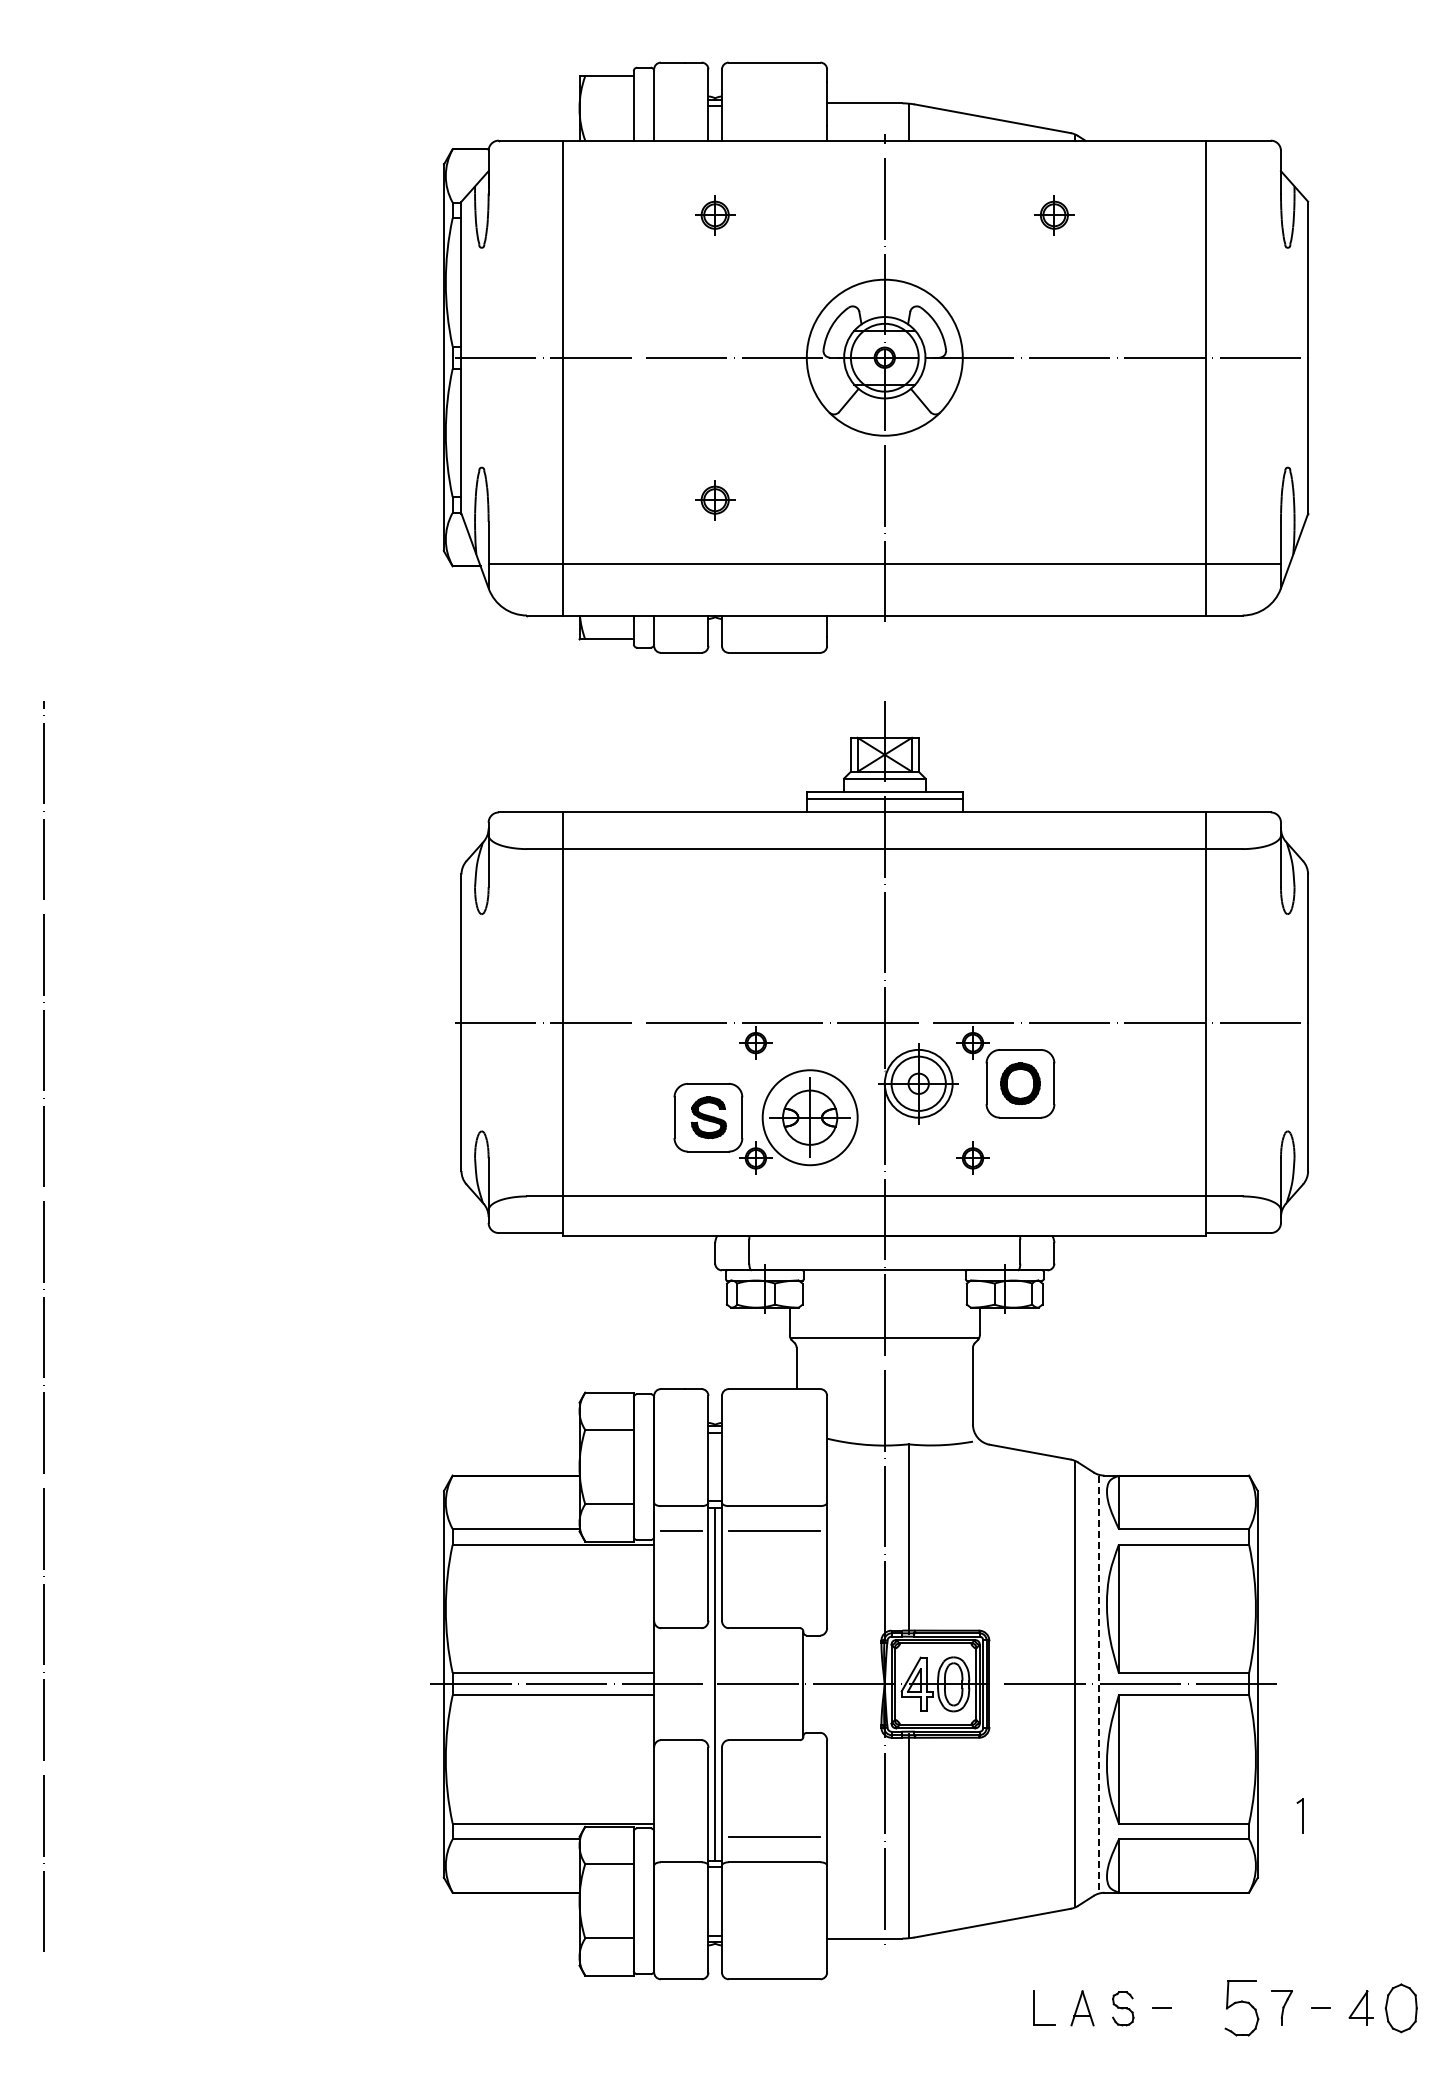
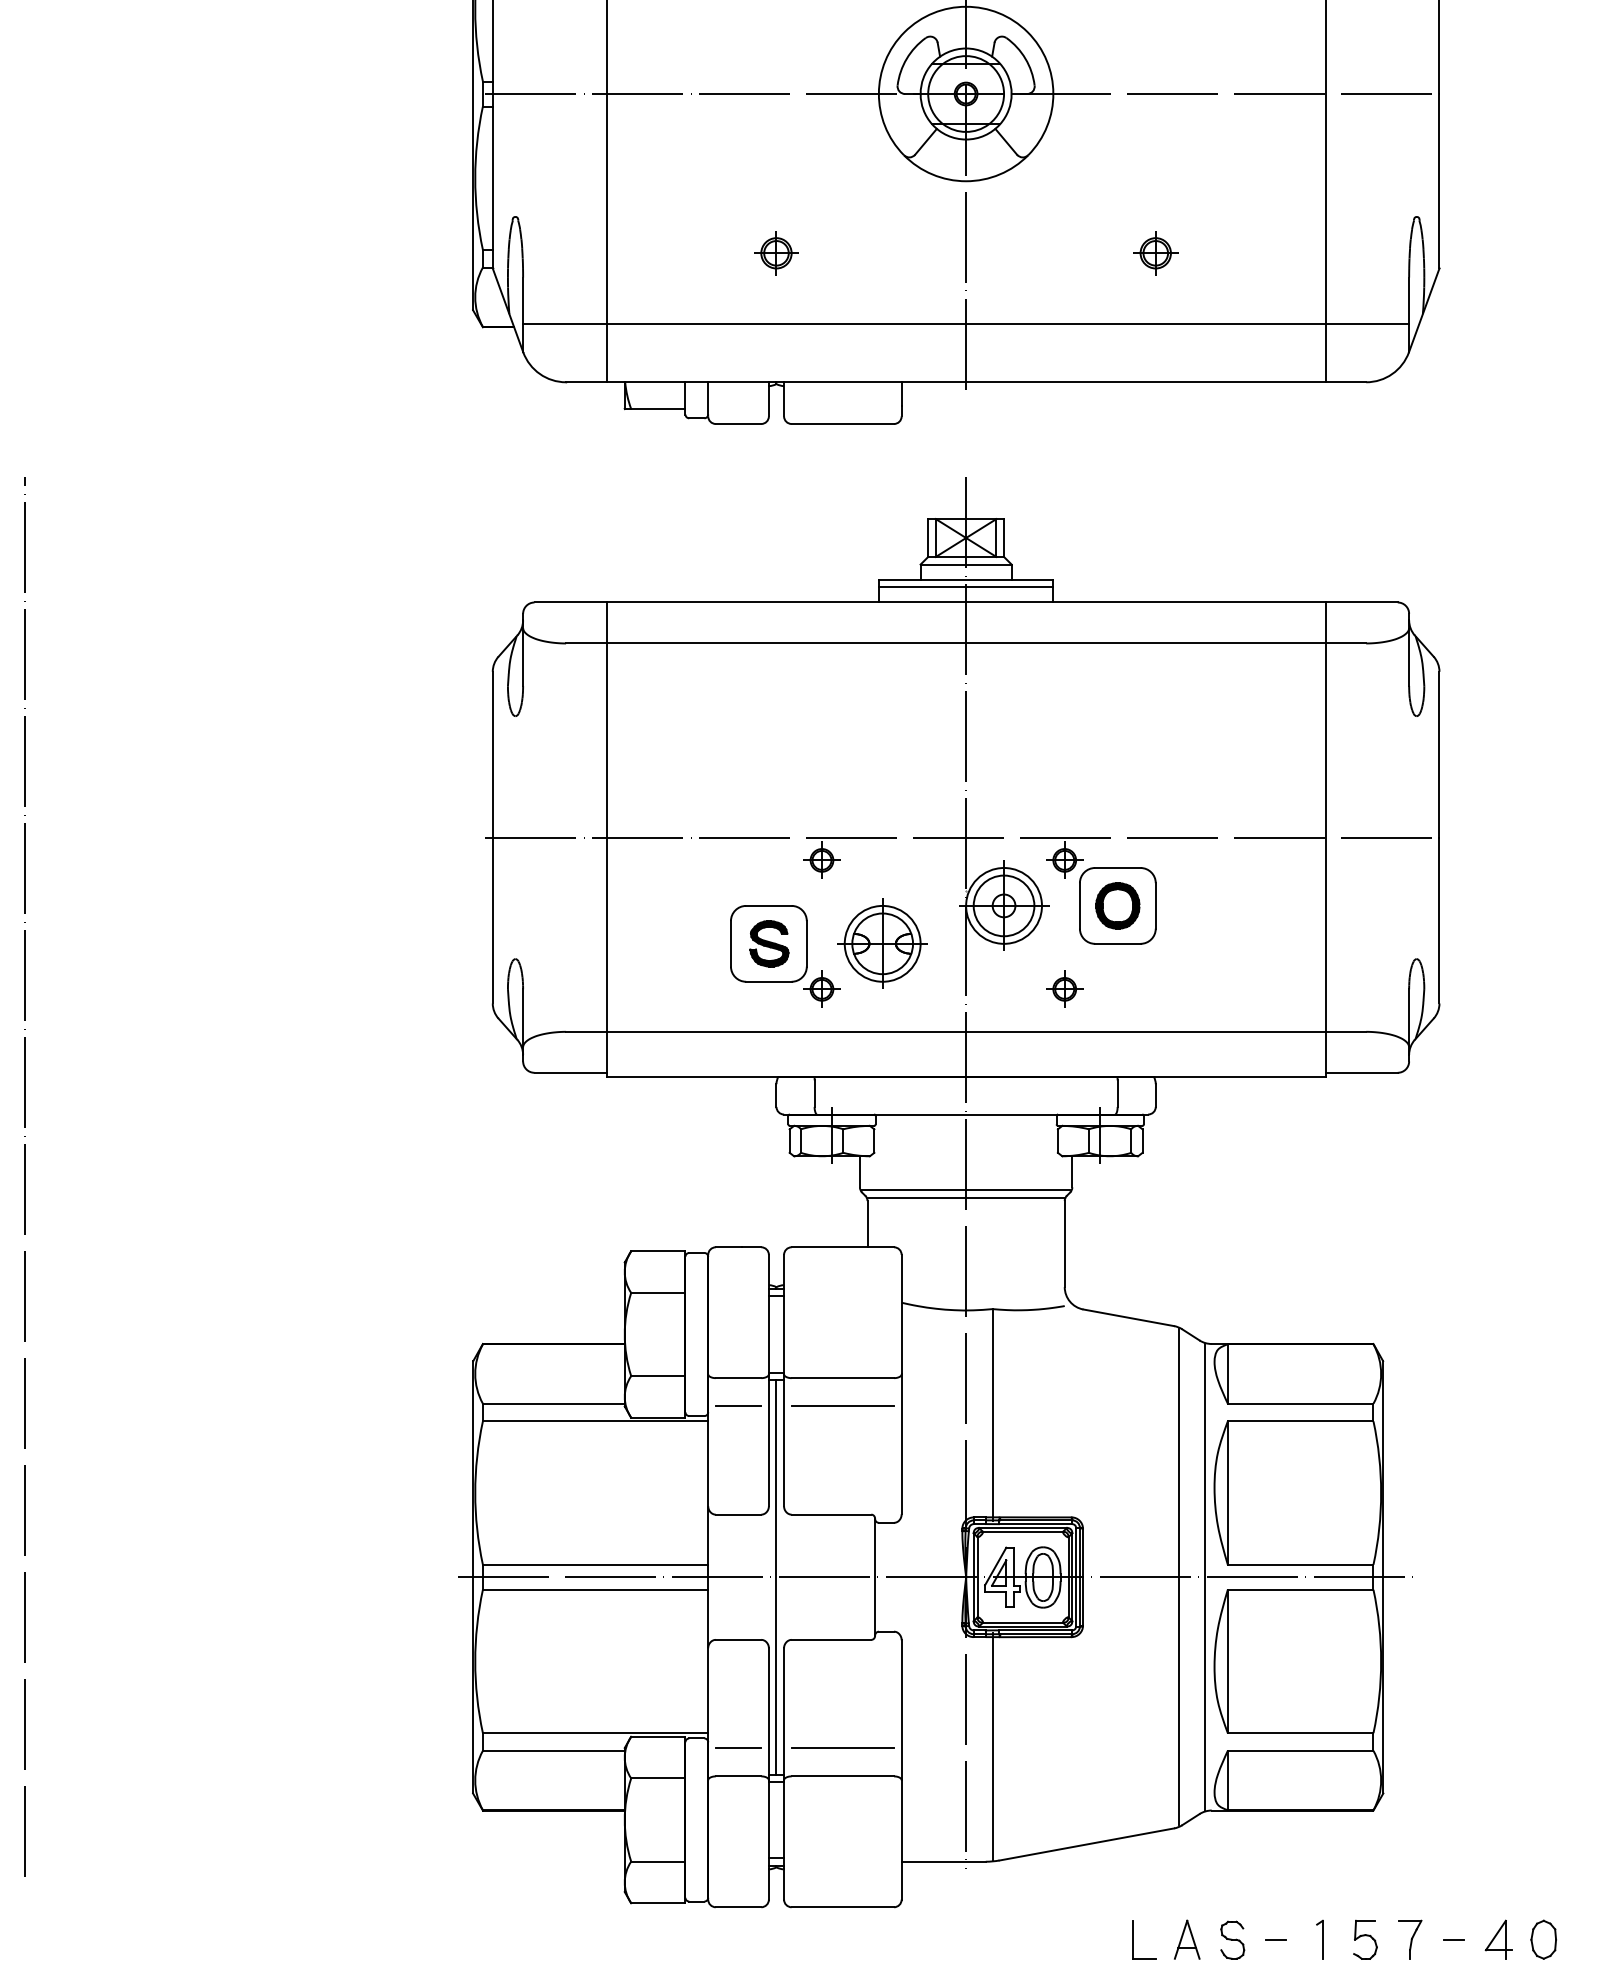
part: (1054, 500) -> (1155, 253), added
circle: (810, 1117) -> (883, 943), size x0.71
line: (884, 1345) -> (965, 1198), added
line: (1098, 1684) -> (1205, 1577), dashed -> solid
part: (1299, 1815) -> (1319, 1938), moved
line: (680, 1837) -> (737, 1748), added
part: (1241, 2008) -> (1364, 1939), size x0.62
part: (1401, 2008) -> (1543, 1939), size x0.71

